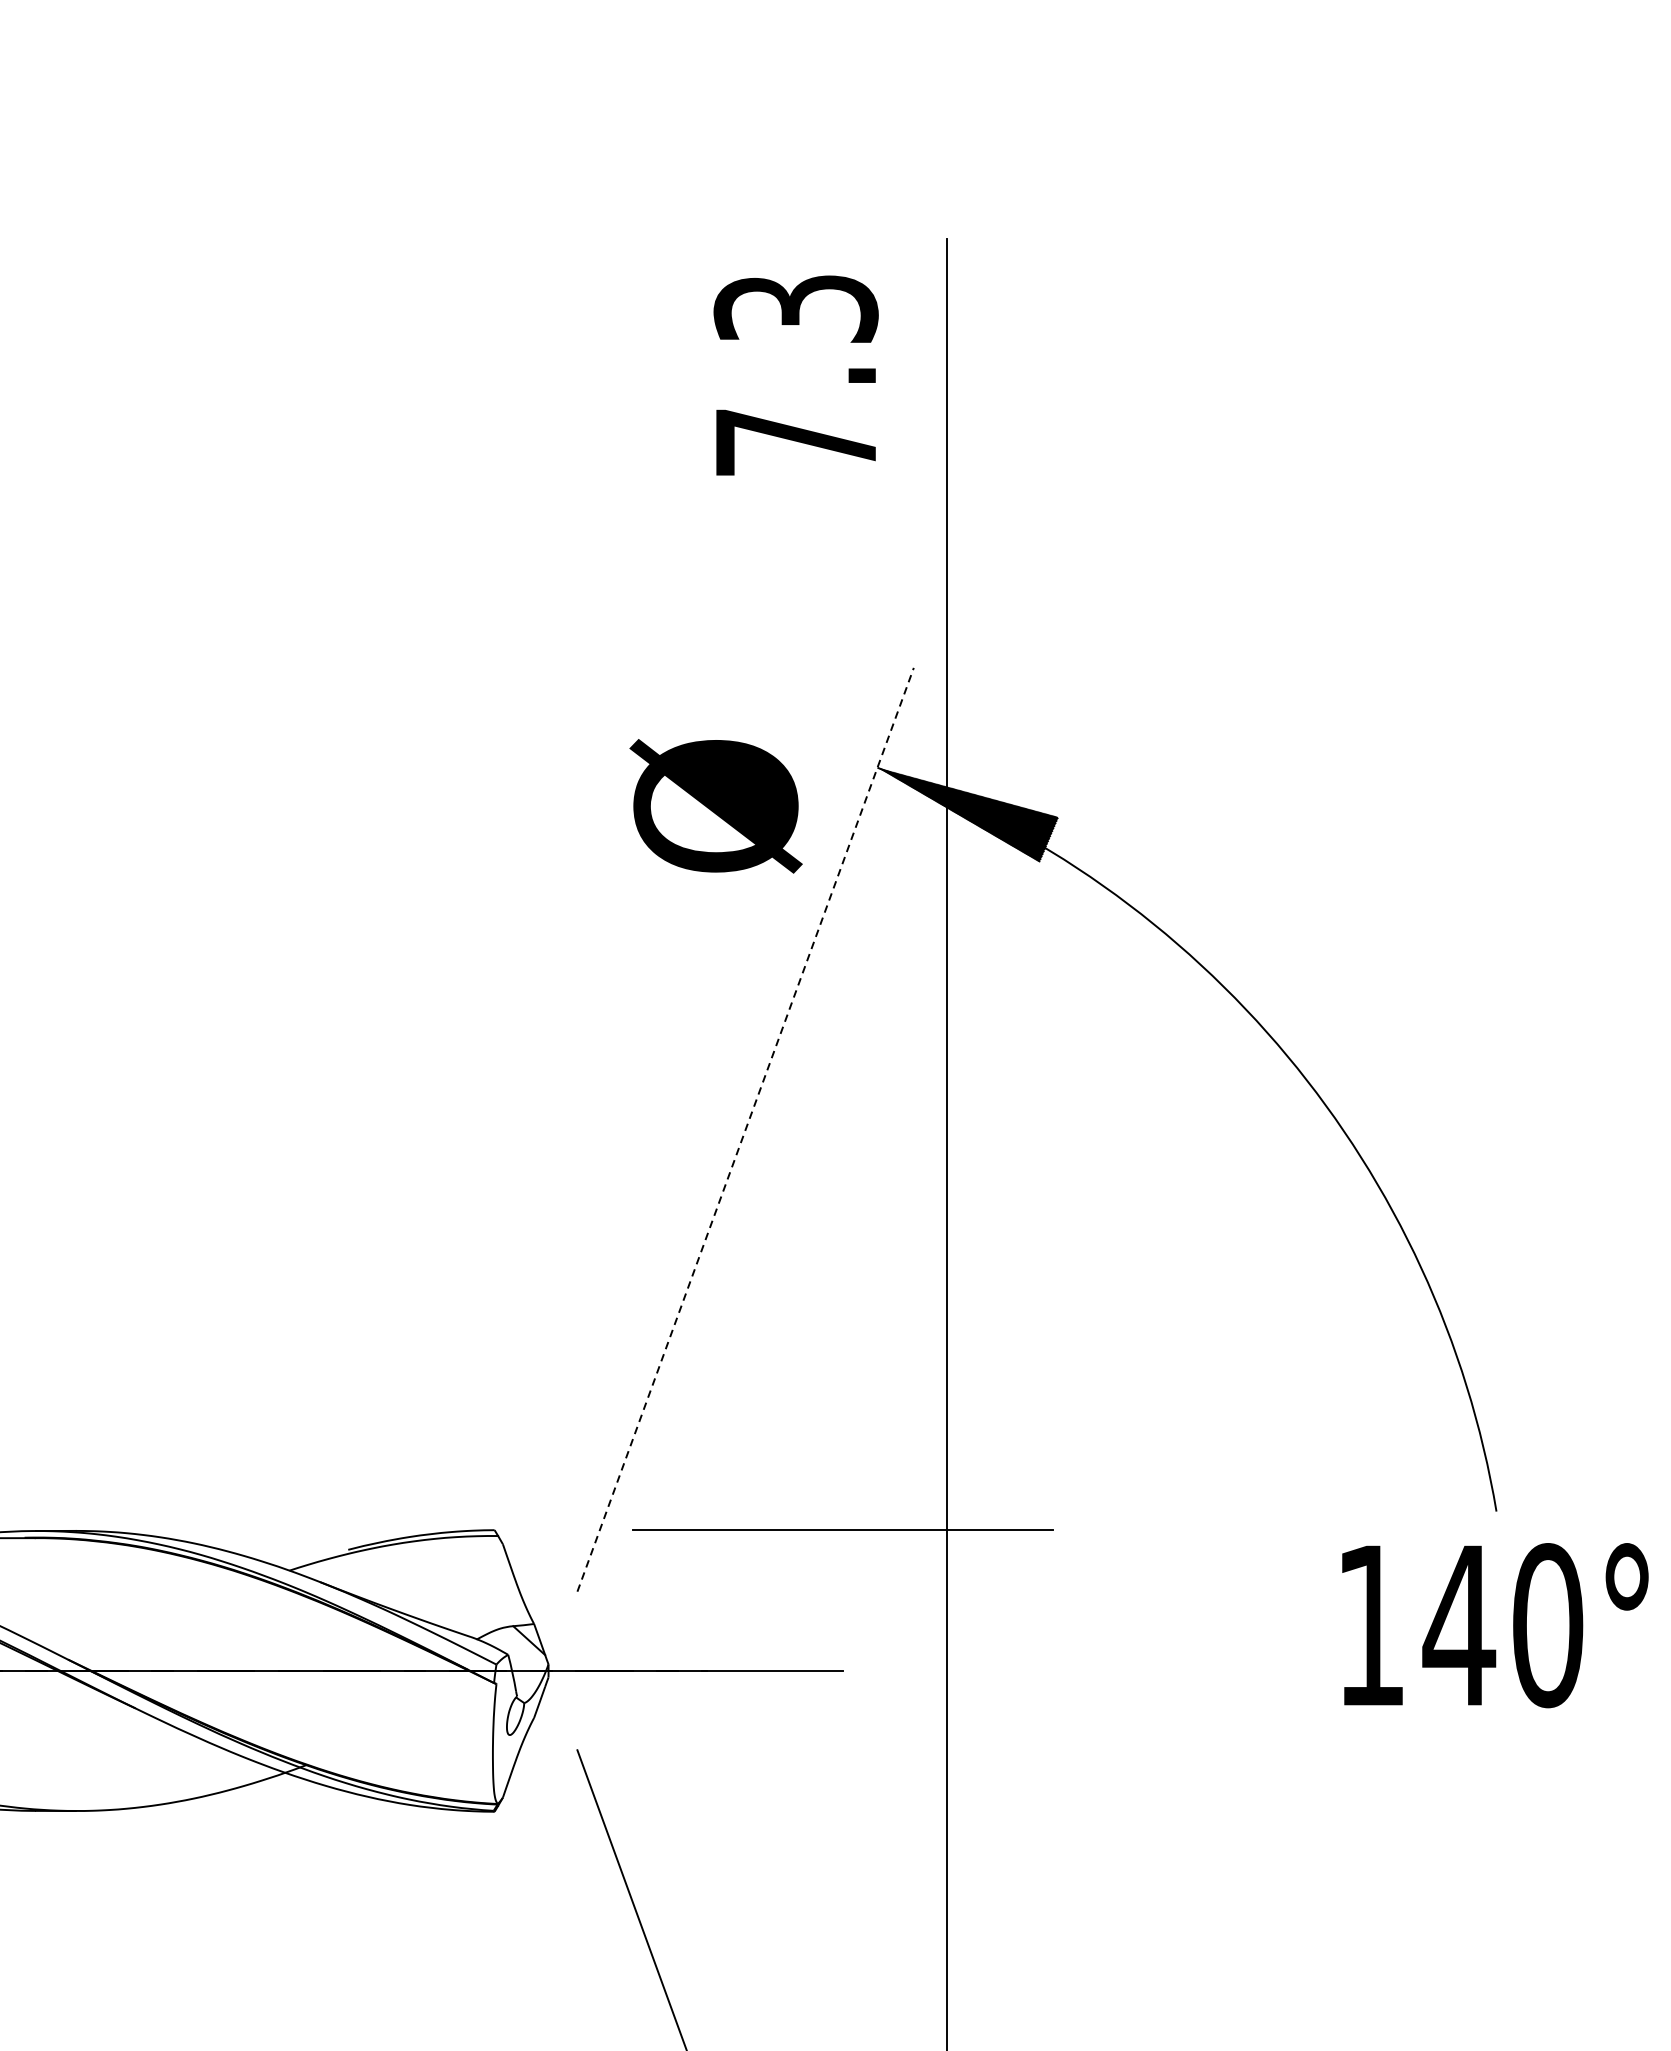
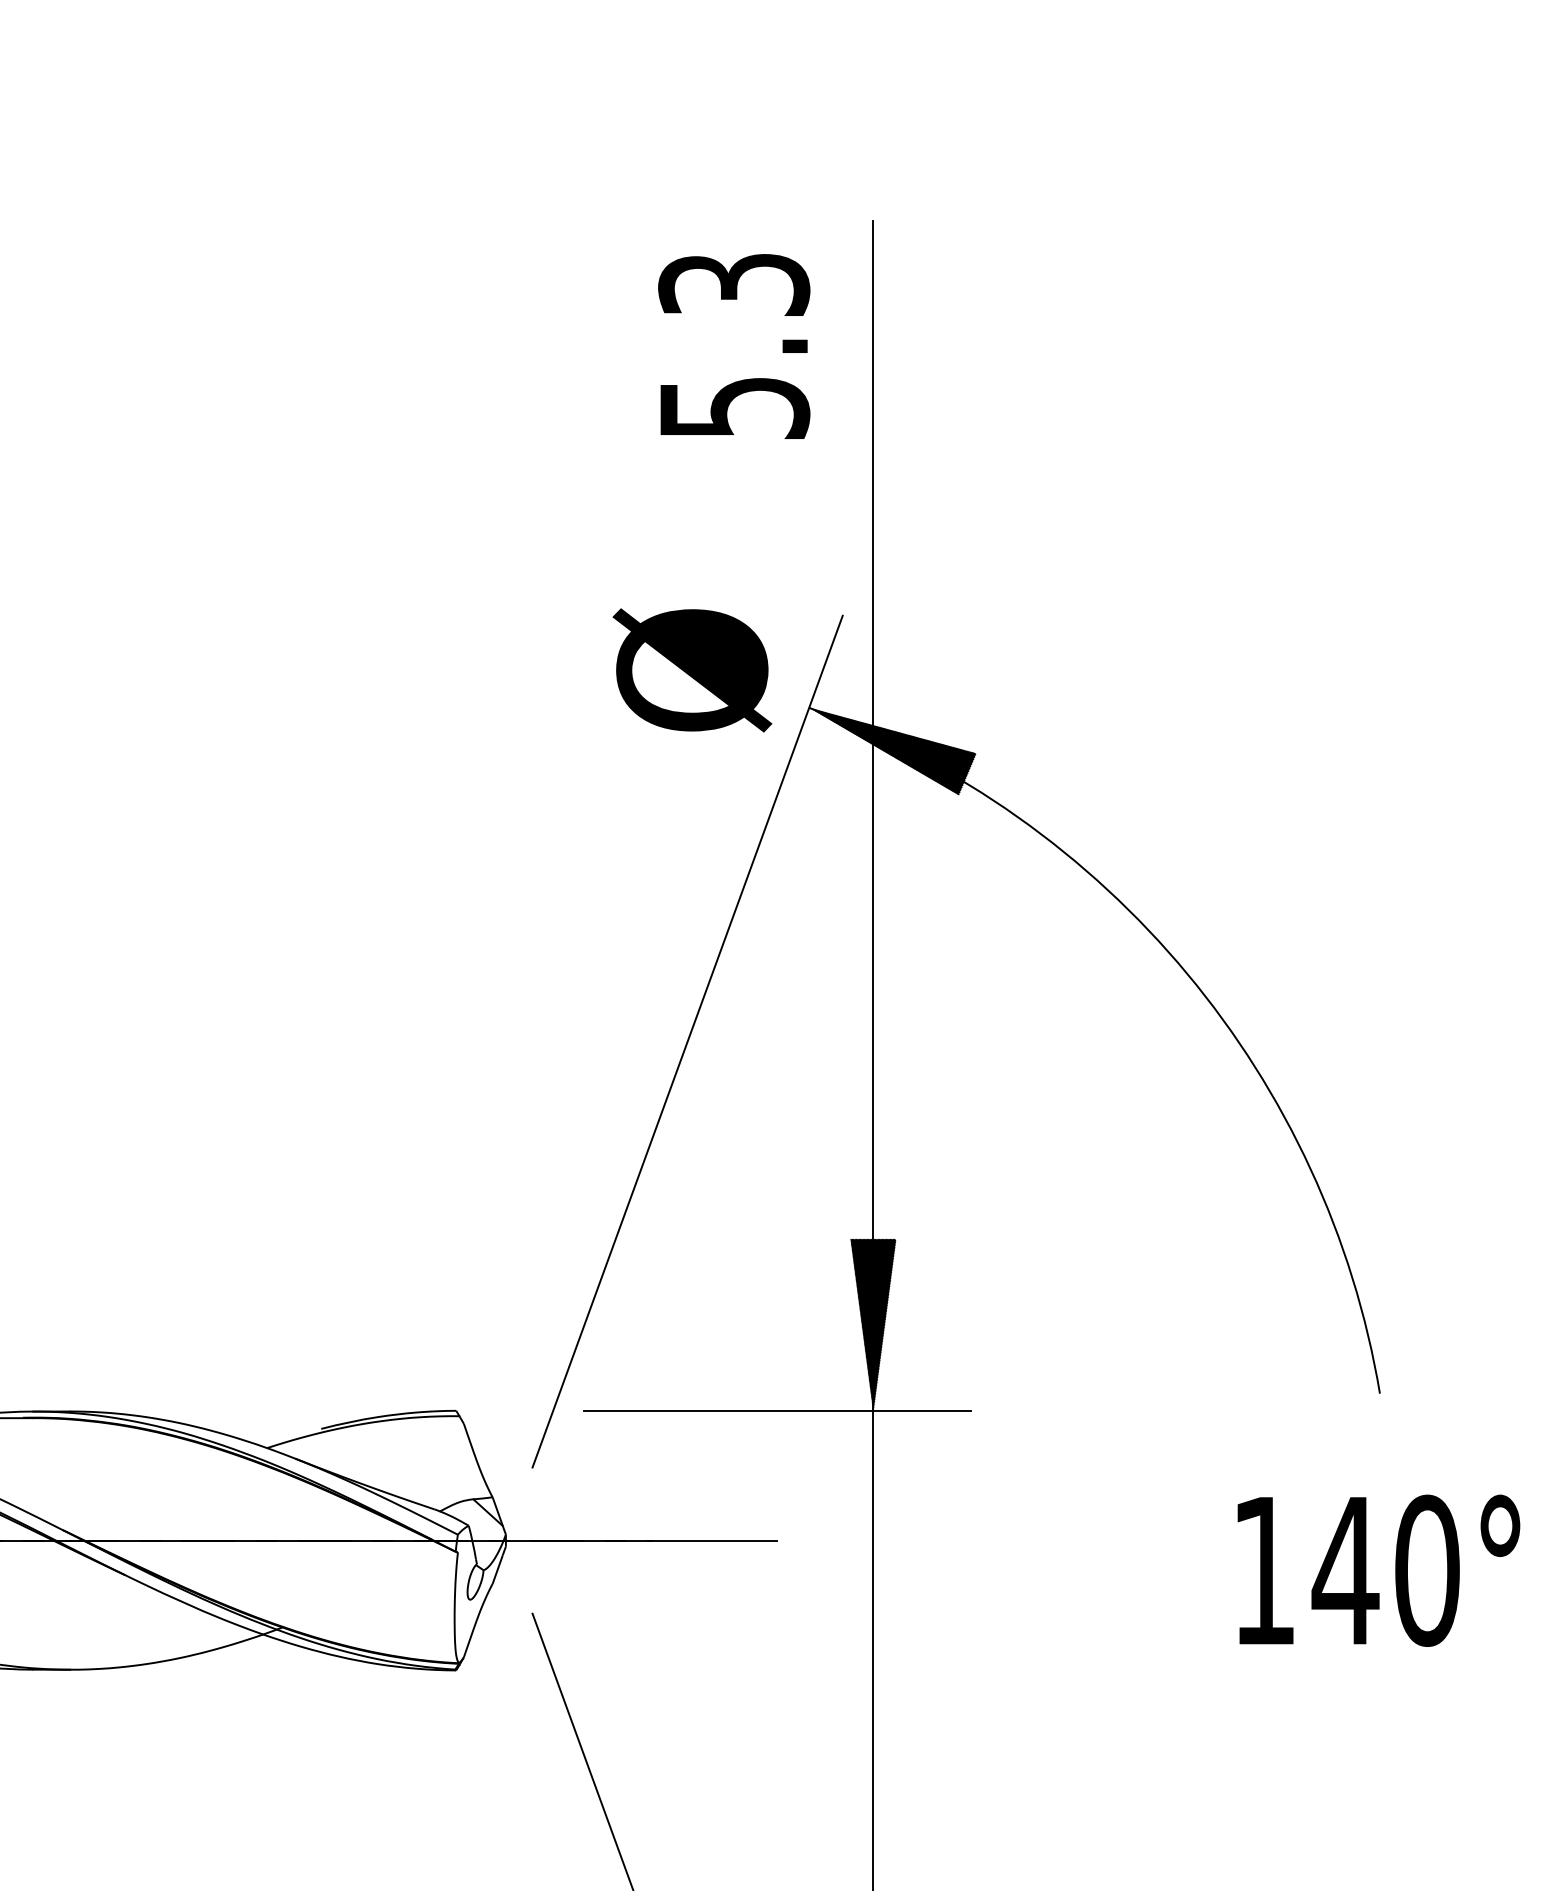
text: (797, 441) -> (735, 407), 7.3 -> 5.3
text: (716, 806) -> (692, 670), moved
line: (745, 1129) -> (687, 1041), dashed -> solid
hatch: (946, 1436) -> (872, 1324), added
text: (1494, 1625) -> (1378, 1570), moved

